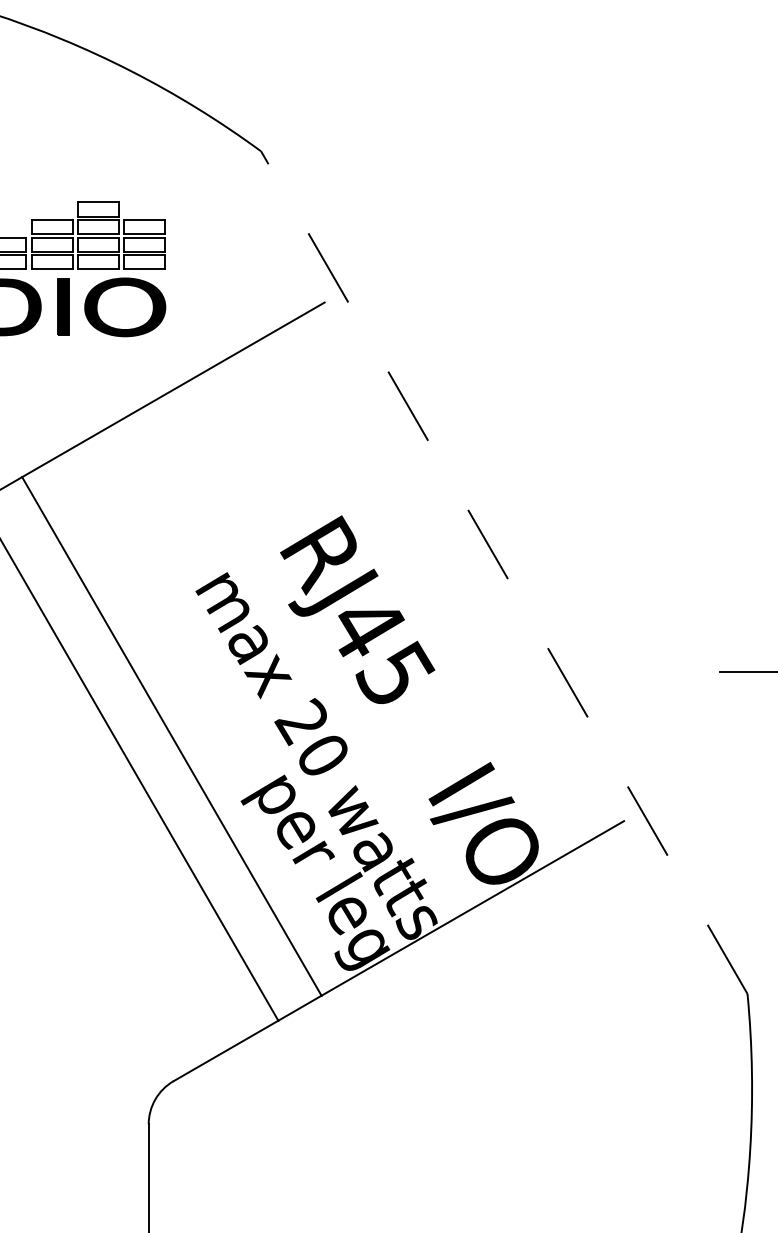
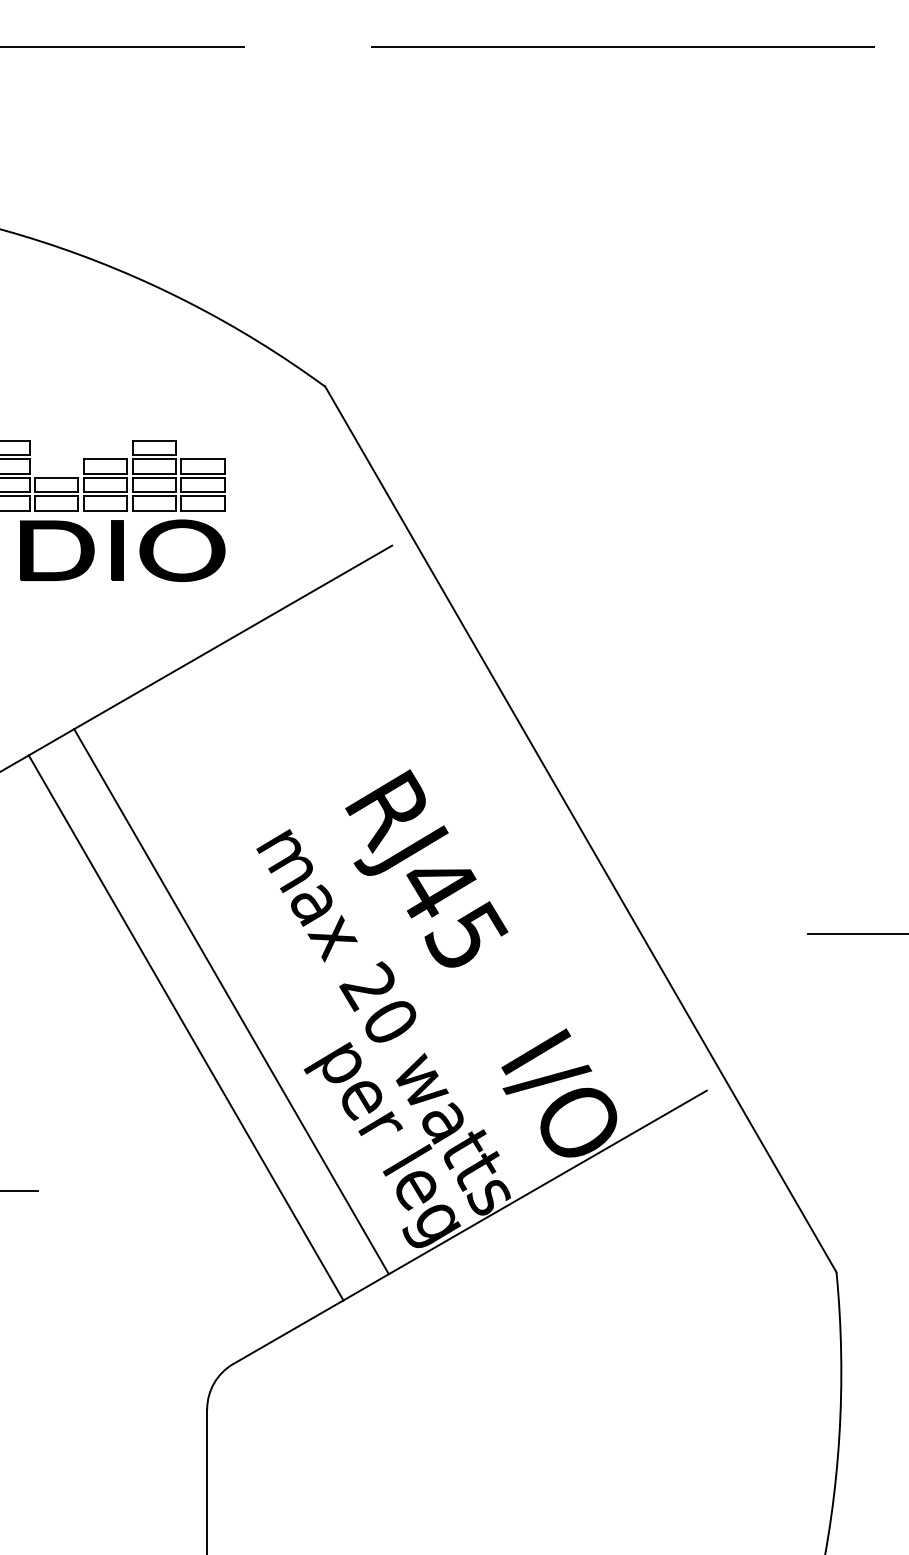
line: (503, 572) -> (580, 829), dashed -> solid

